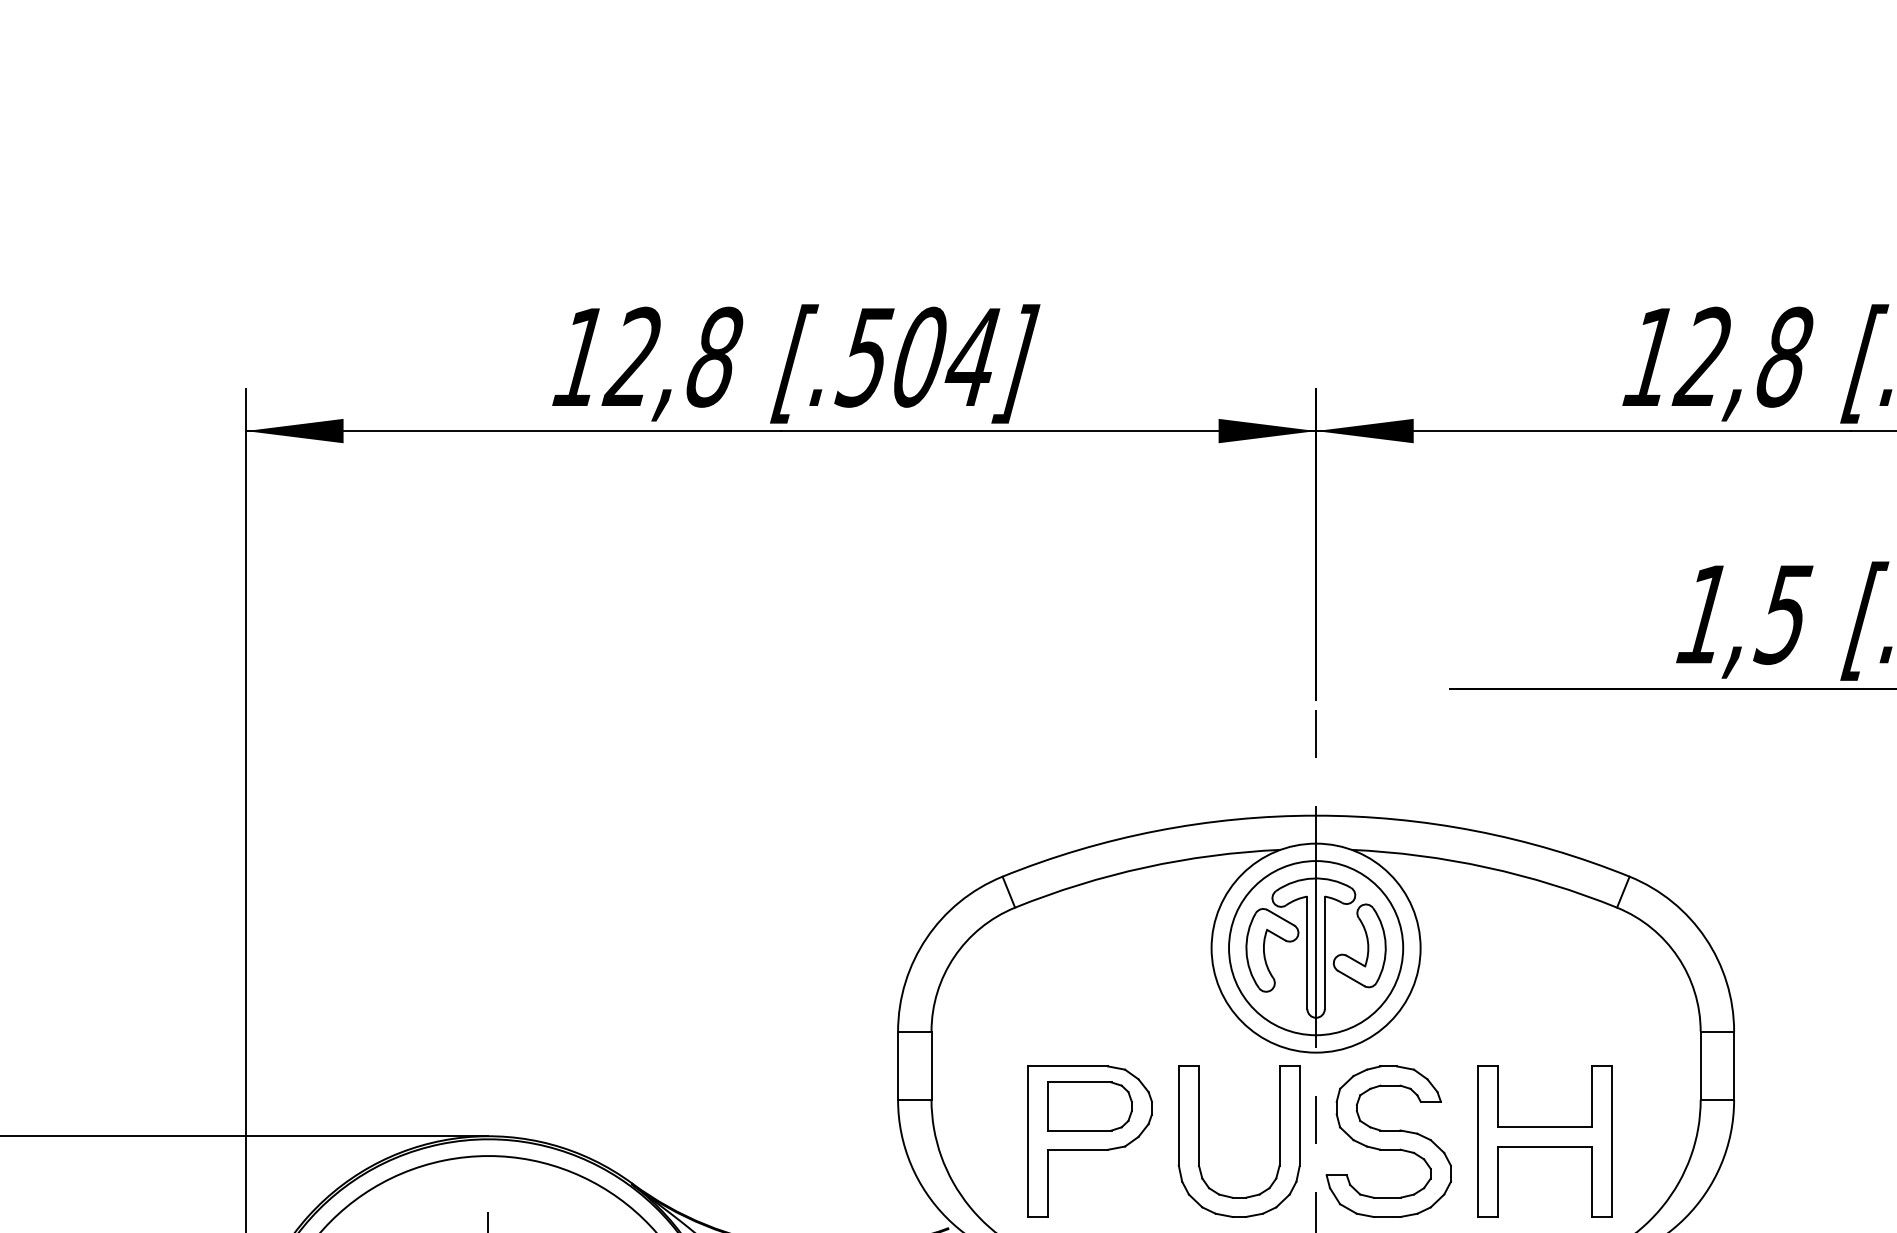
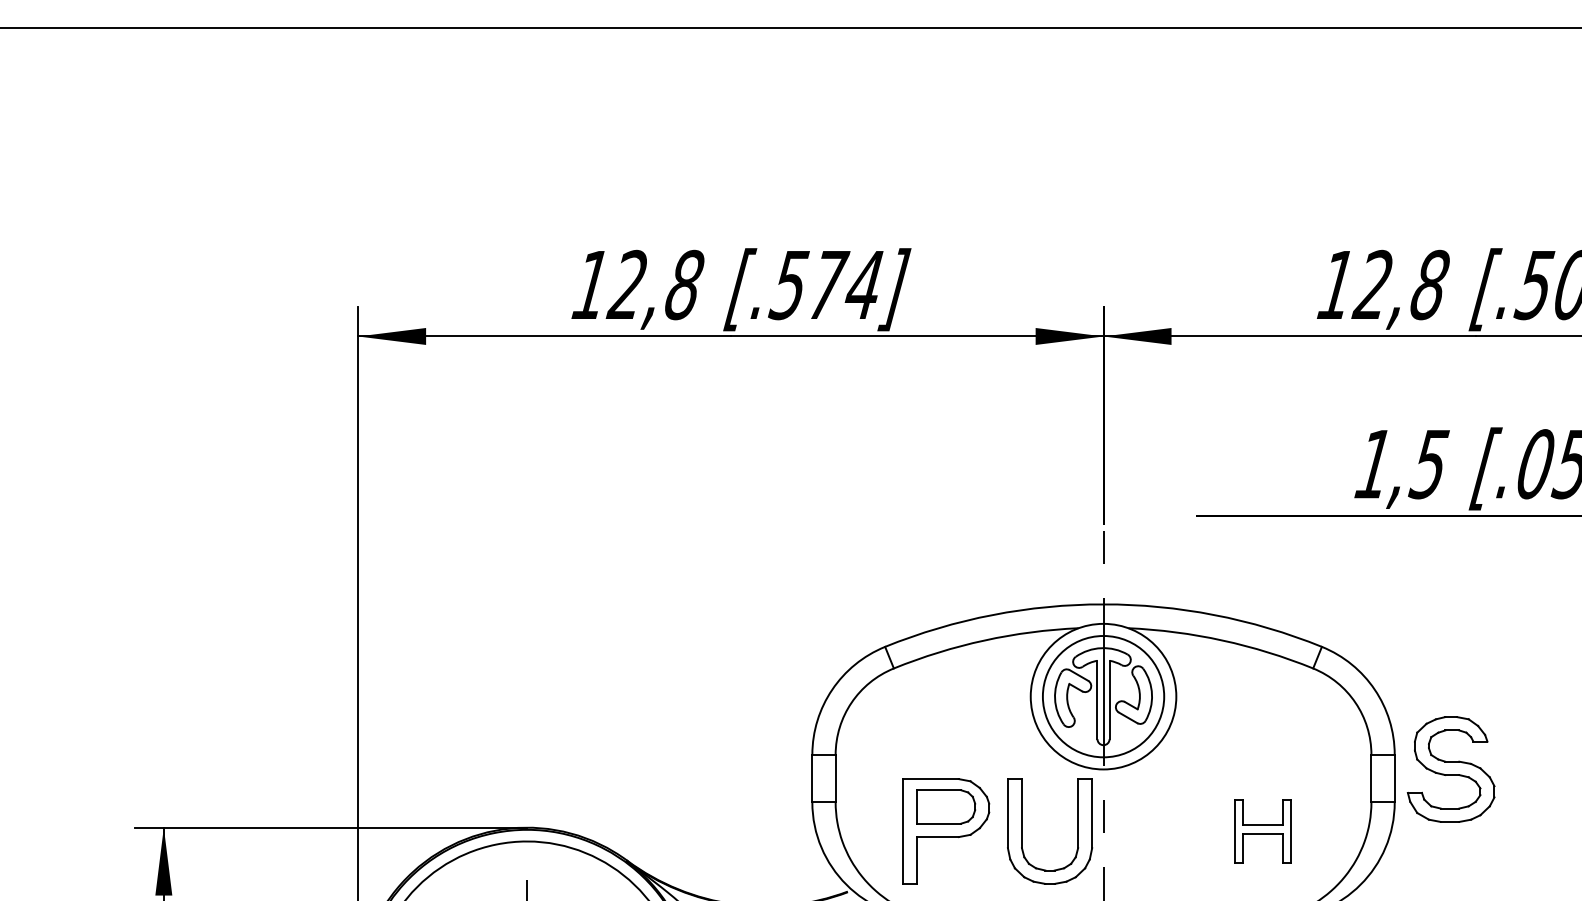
text: (922, 356) -> (829, 284), [.504] -> [.574]
part: (1387, 1141) -> (1450, 769), moved
part: (1544, 1141) -> (1262, 831), size x0.6

